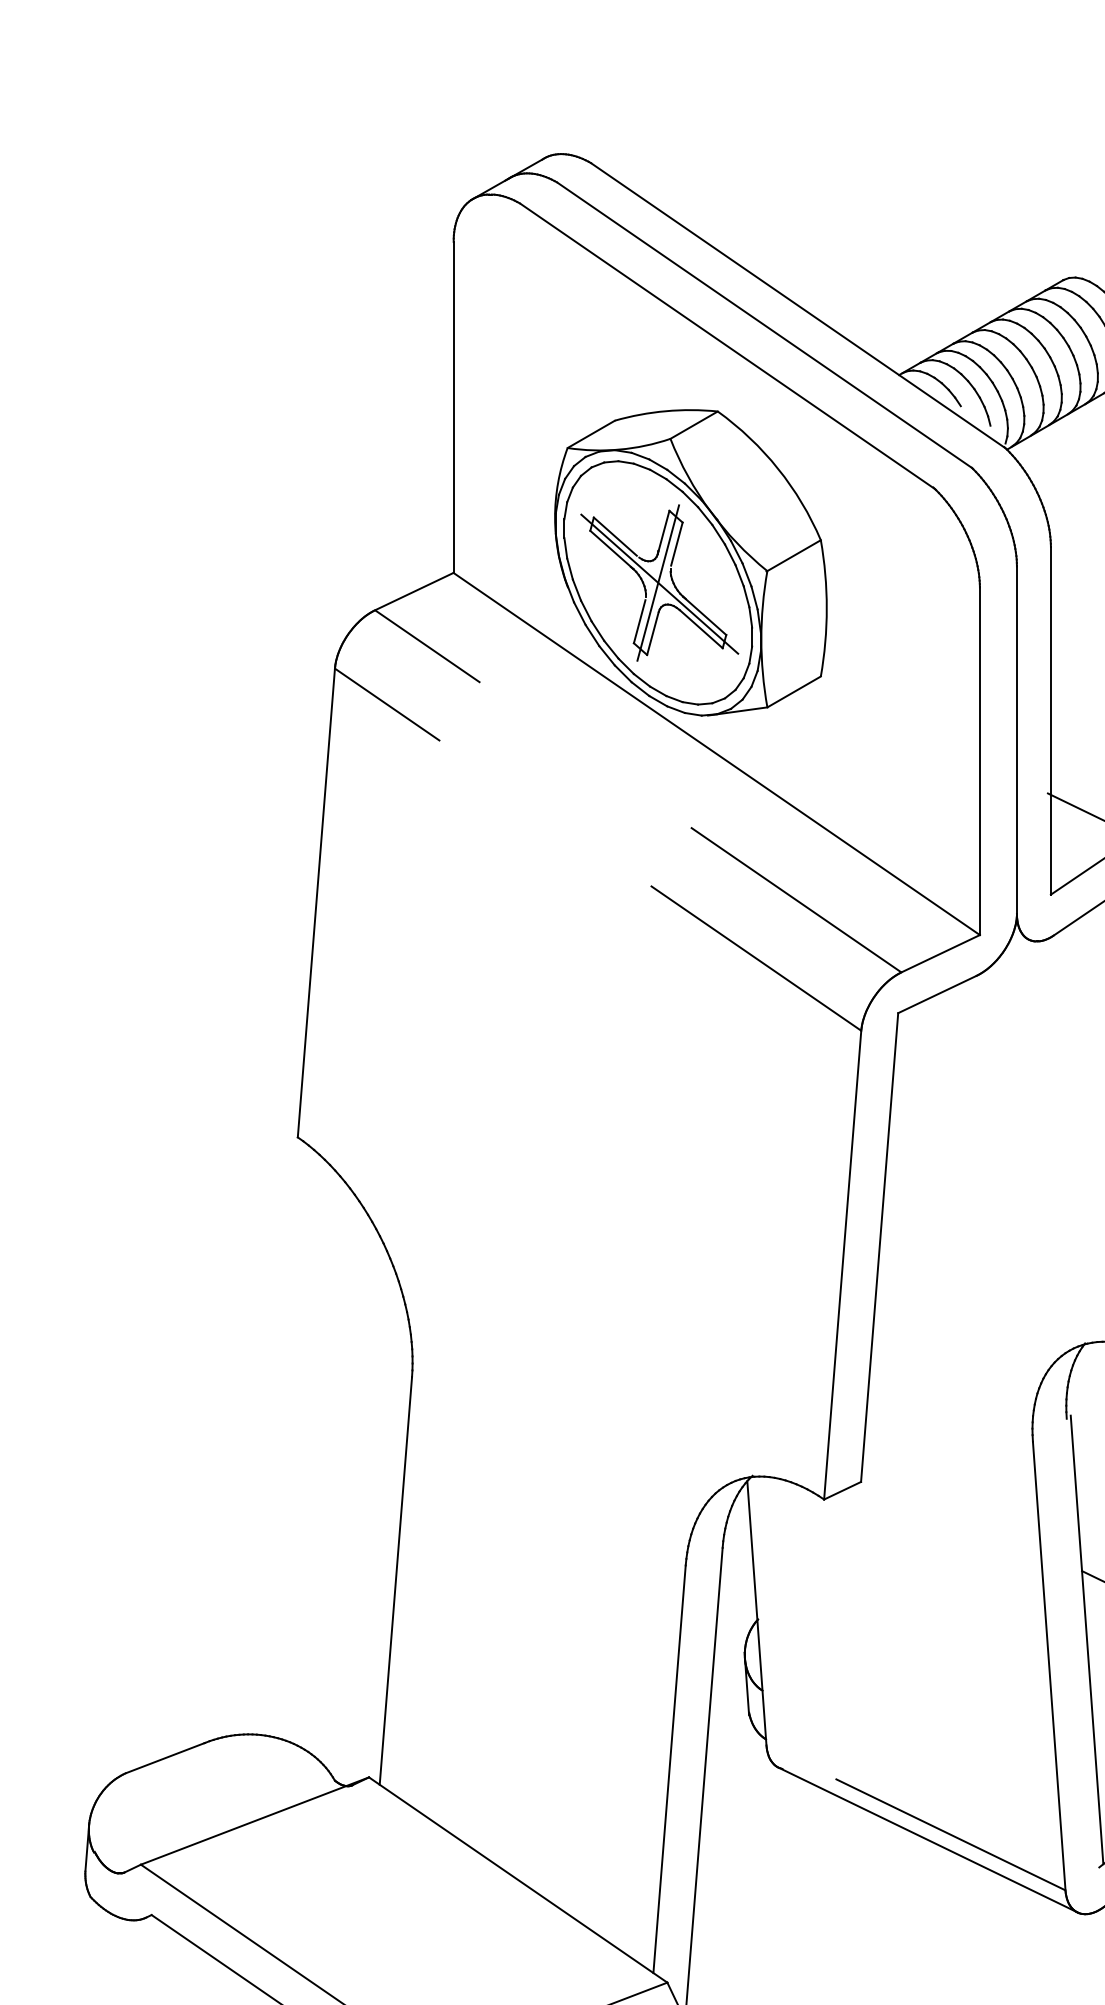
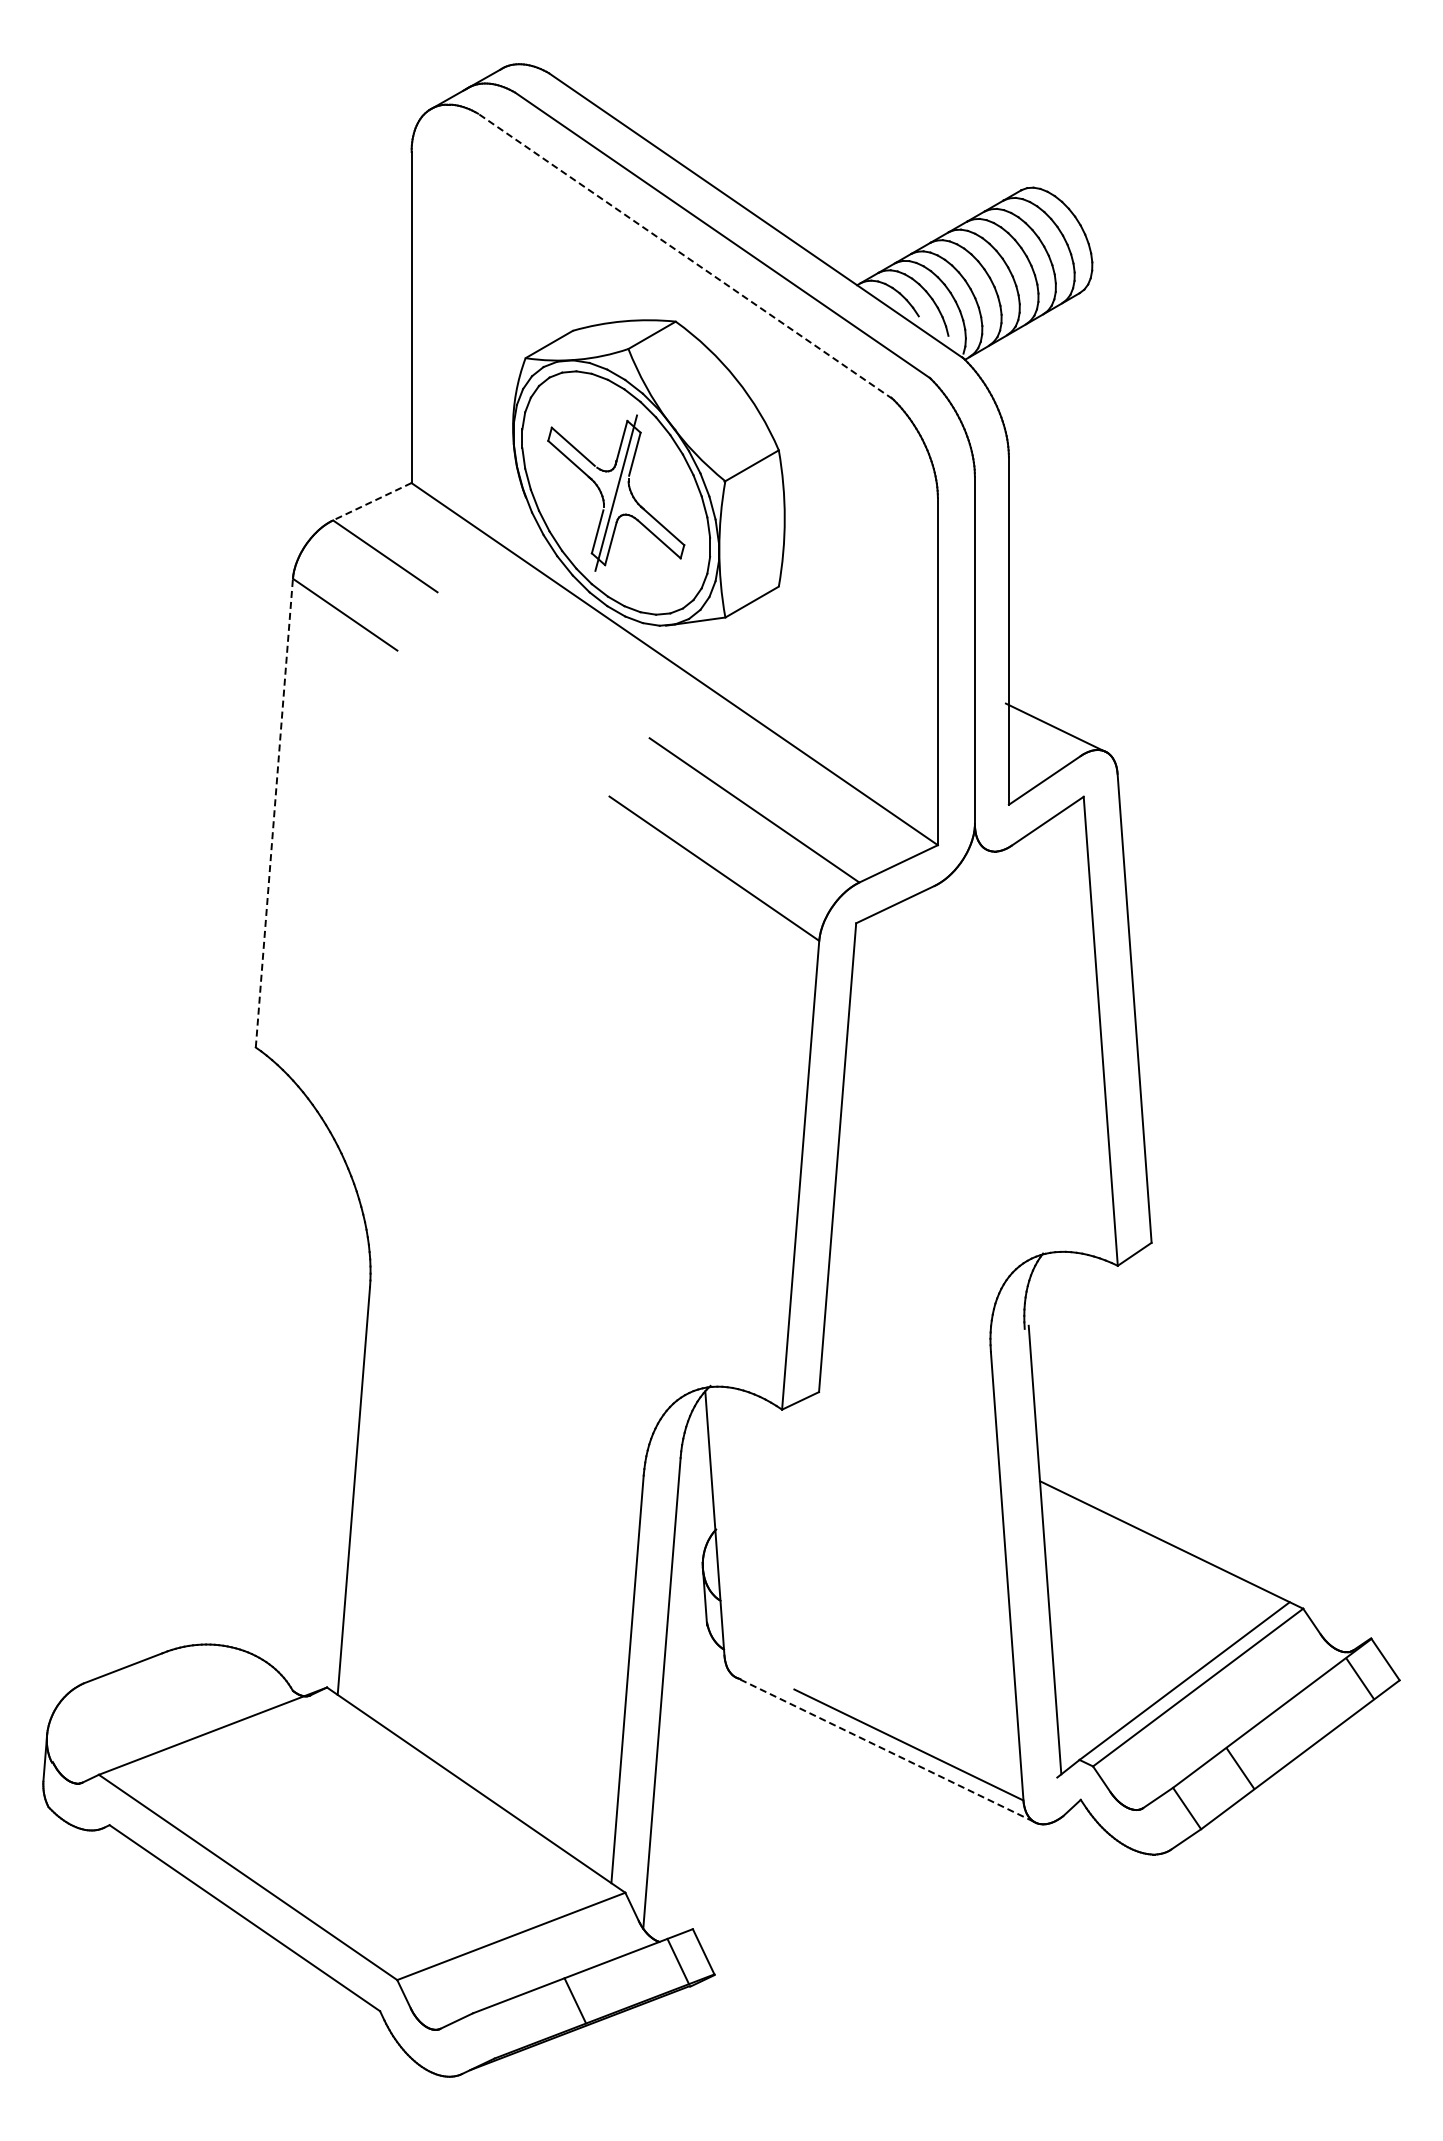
line: (727, 346) -> (685, 256), solid -> dashed
line: (659, 584) -> (617, 494), removed
line: (413, 591) -> (371, 501), solid -> dashed
line: (316, 902) -> (274, 812), solid -> dashed
line: (930, 1841) -> (888, 1751), solid -> dashed

